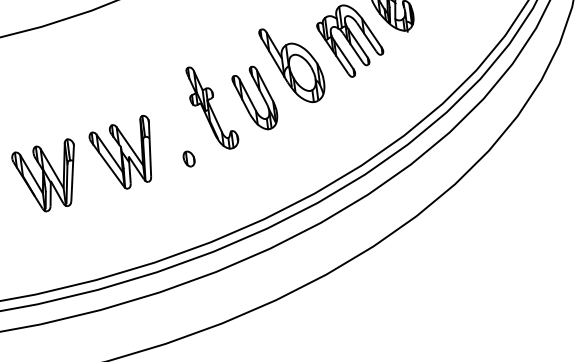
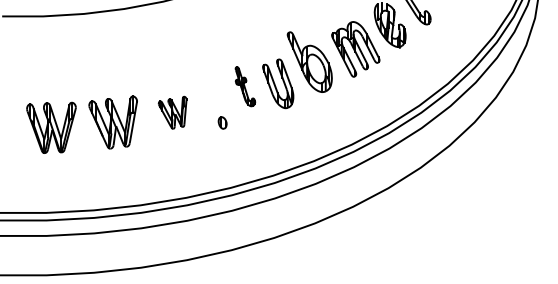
part: (212, 107) -> (245, 86), size x0.6
part: (121, 153) -> (172, 112), size x0.6

